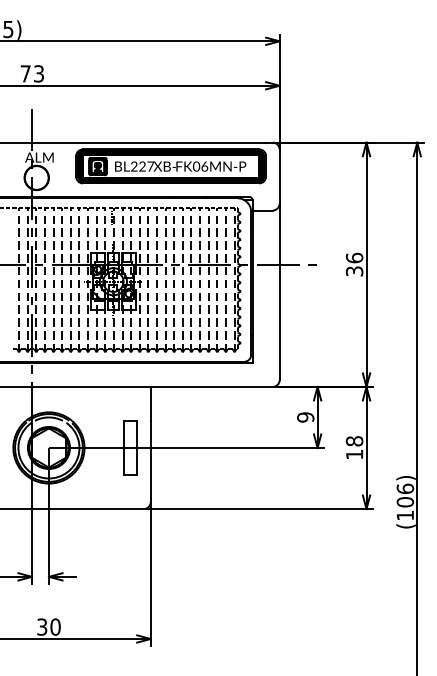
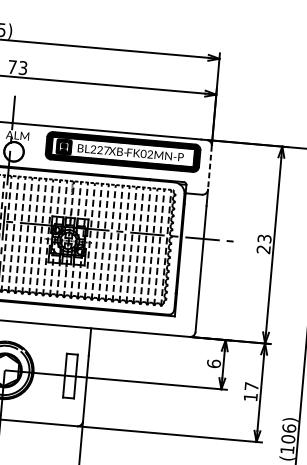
text: (204, 166) -> (150, 154), FK06MN-P -> FK02MN-P
line: (279, 177) -> (209, 168), solid -> dashed
text: (354, 264) -> (264, 244), 36 -> 23
text: (305, 417) -> (213, 363), 9 -> 6
text: (354, 441) -> (251, 386), 18 -> 17

